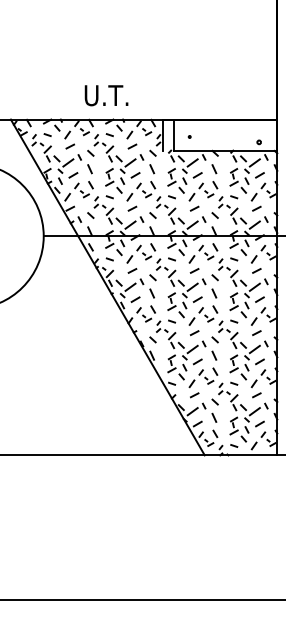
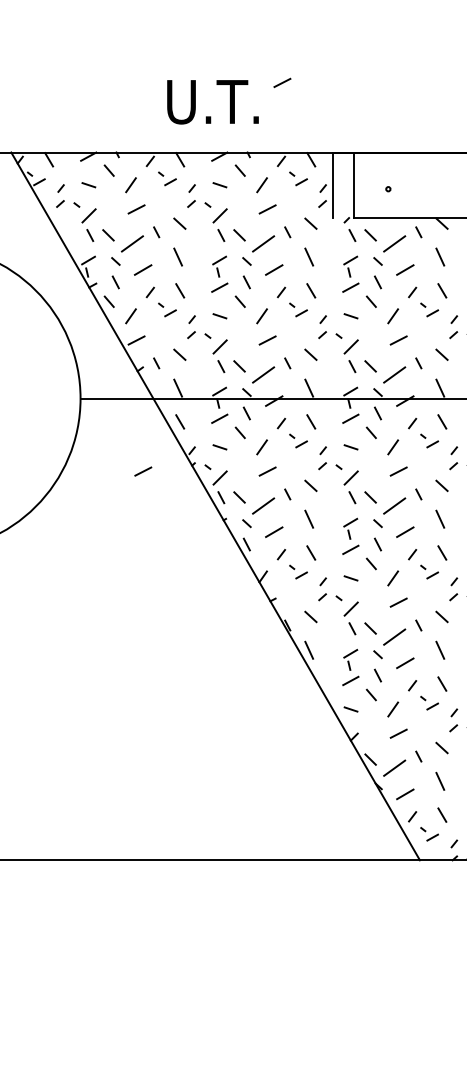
line: (139, 86) -> (282, 82), added
line: (73, 270) -> (143, 470), added

